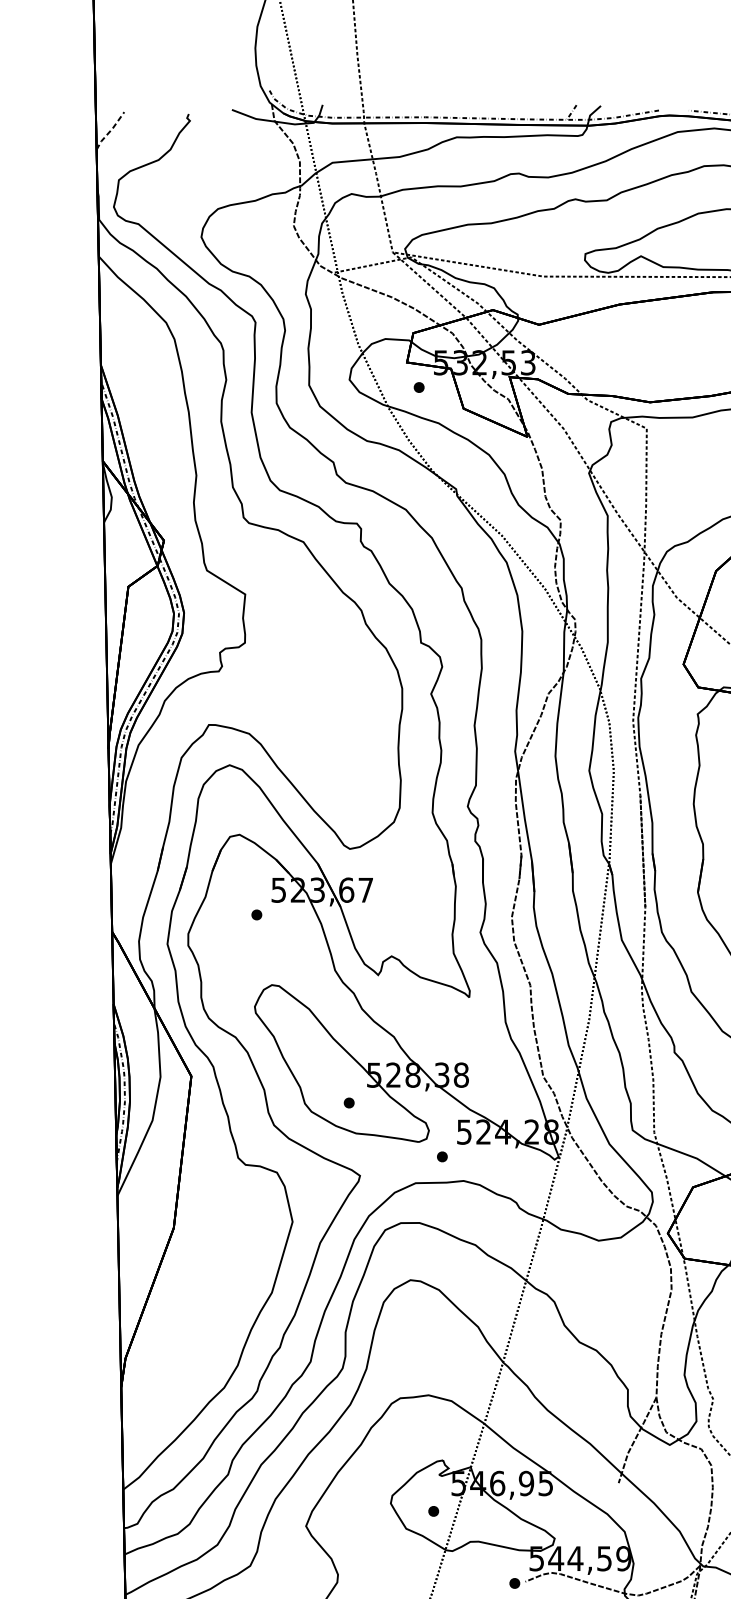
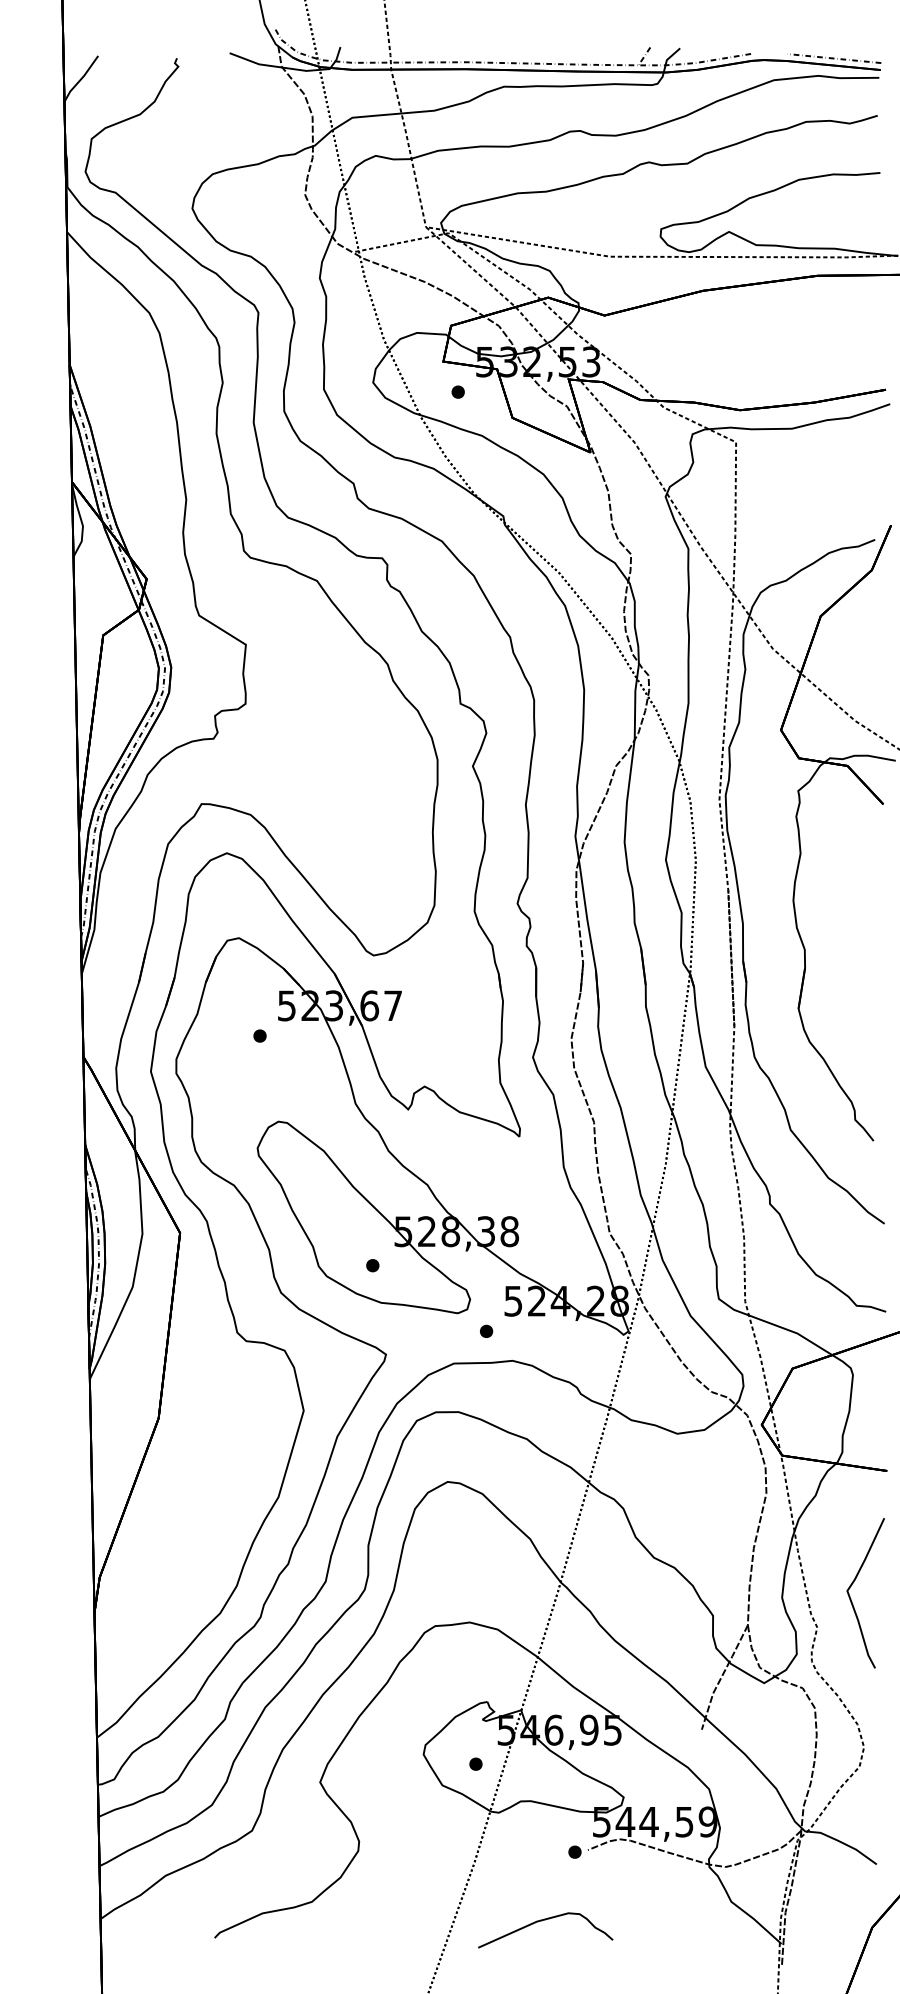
line: (110, 130) -> (81, 78), dashed -> solid

